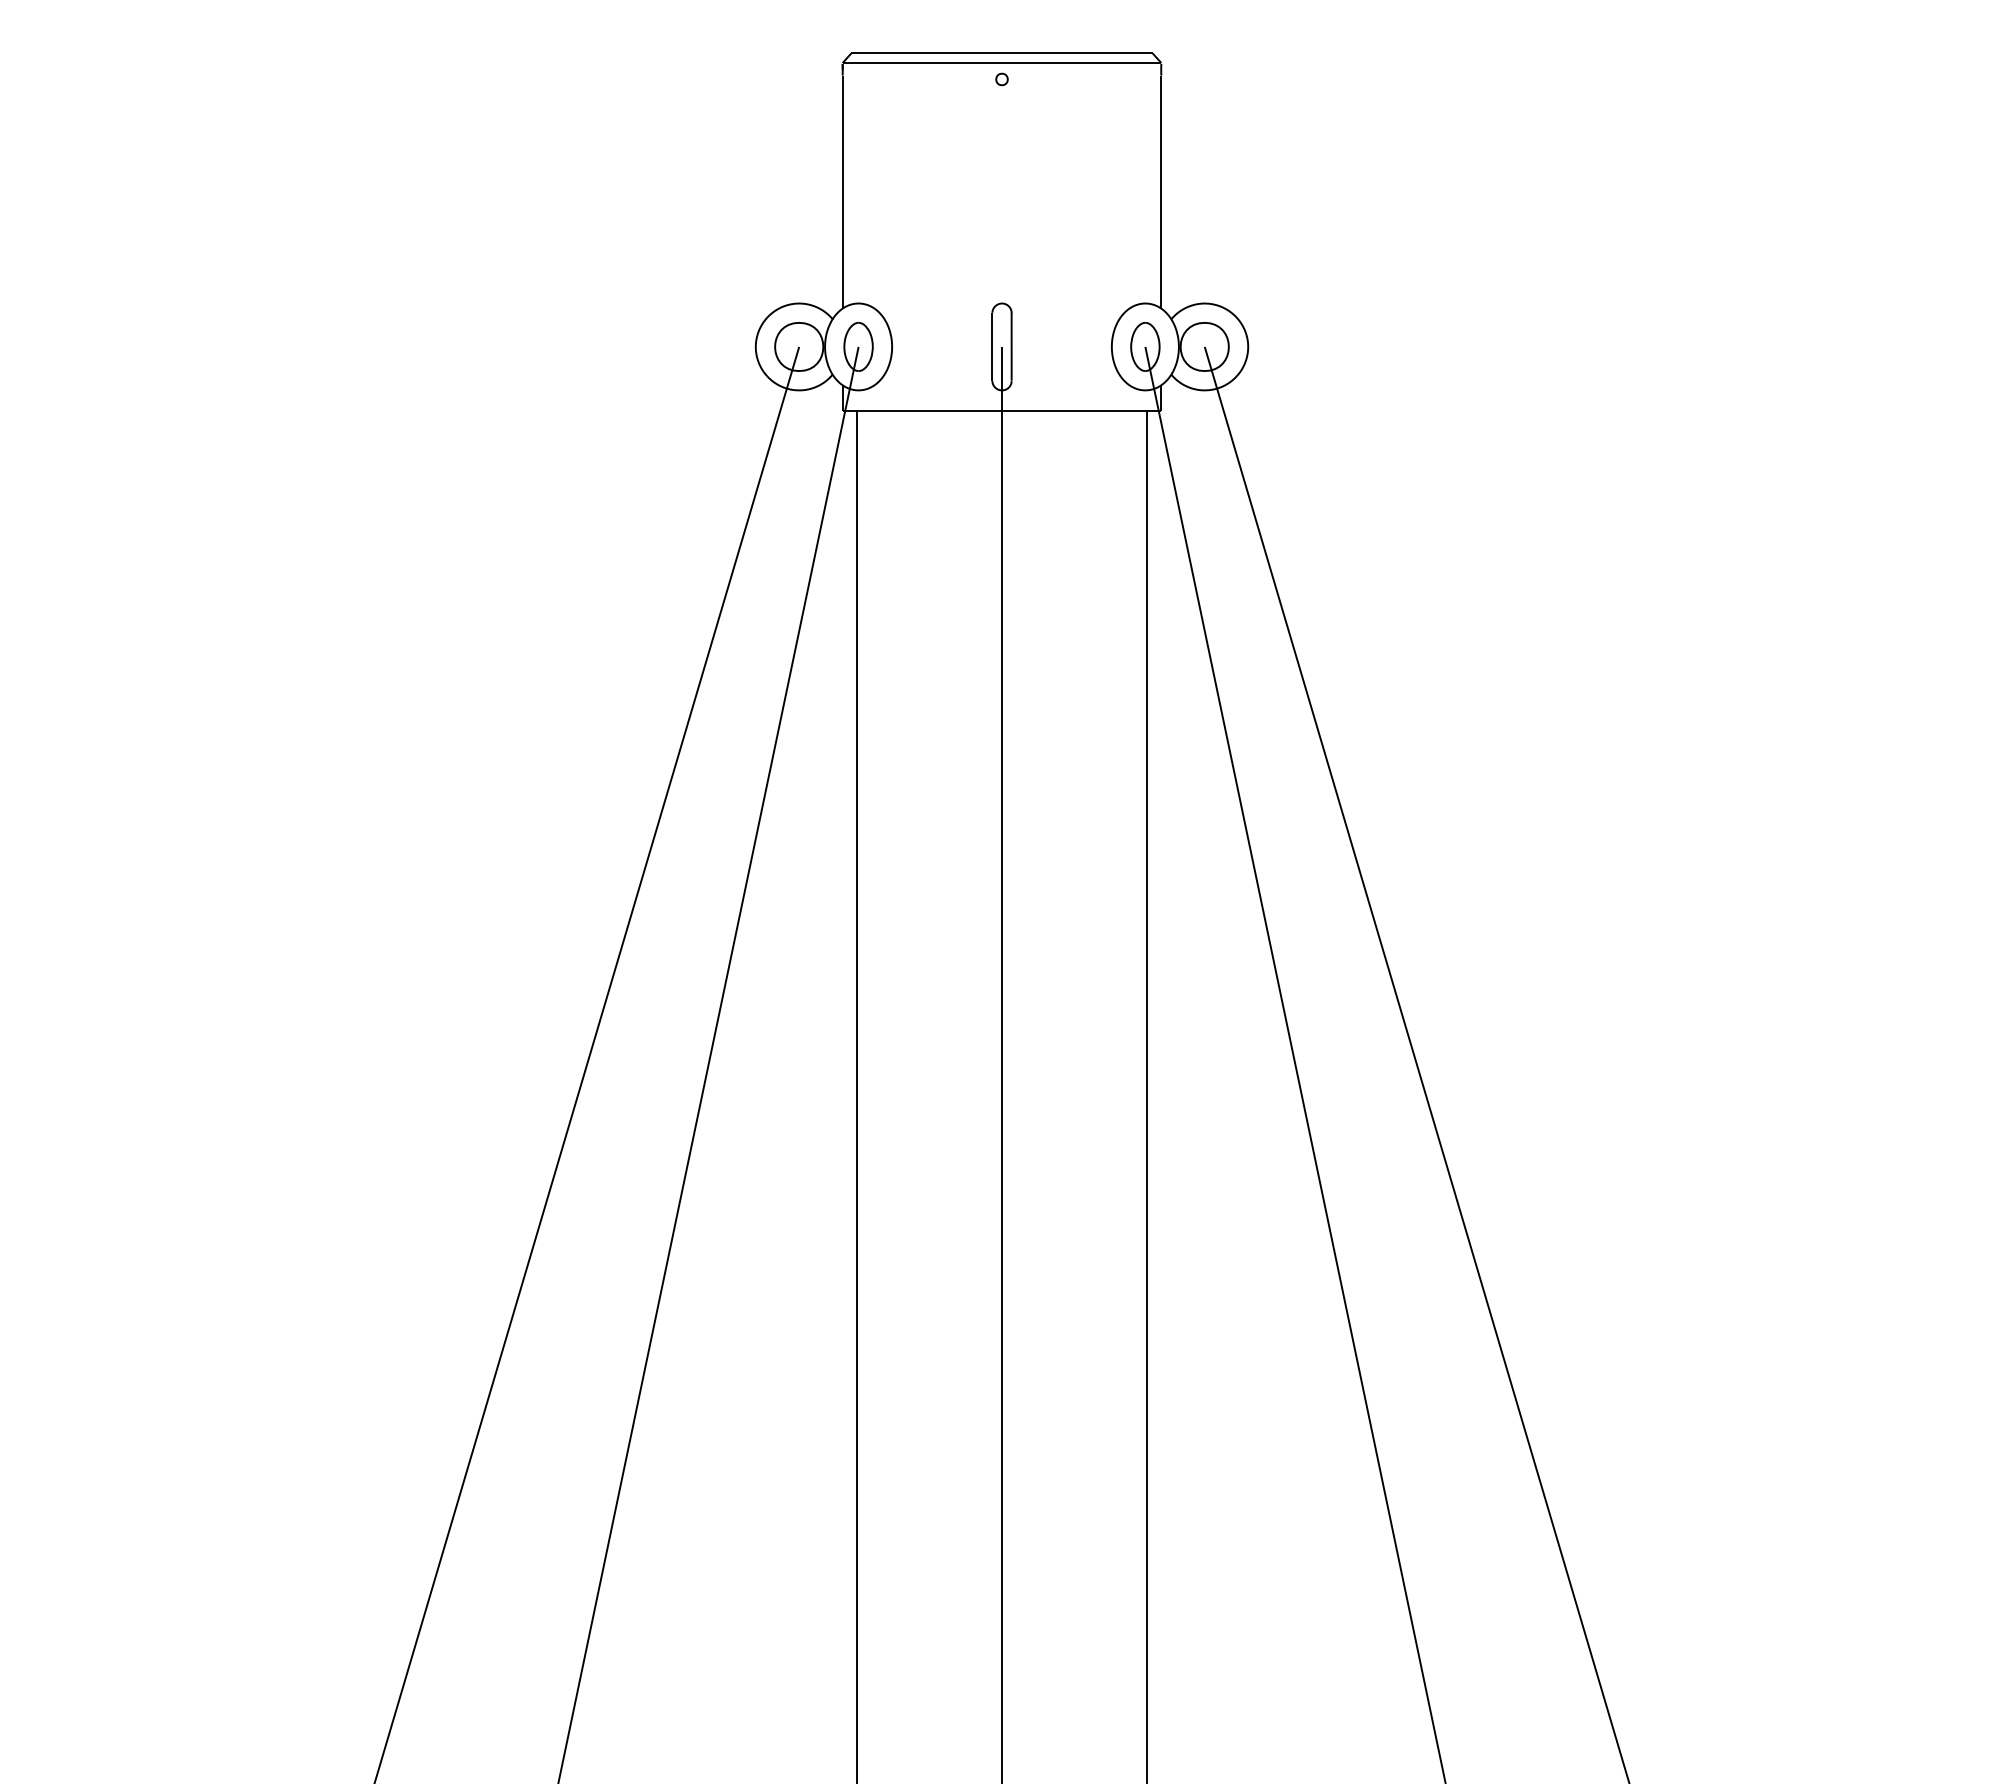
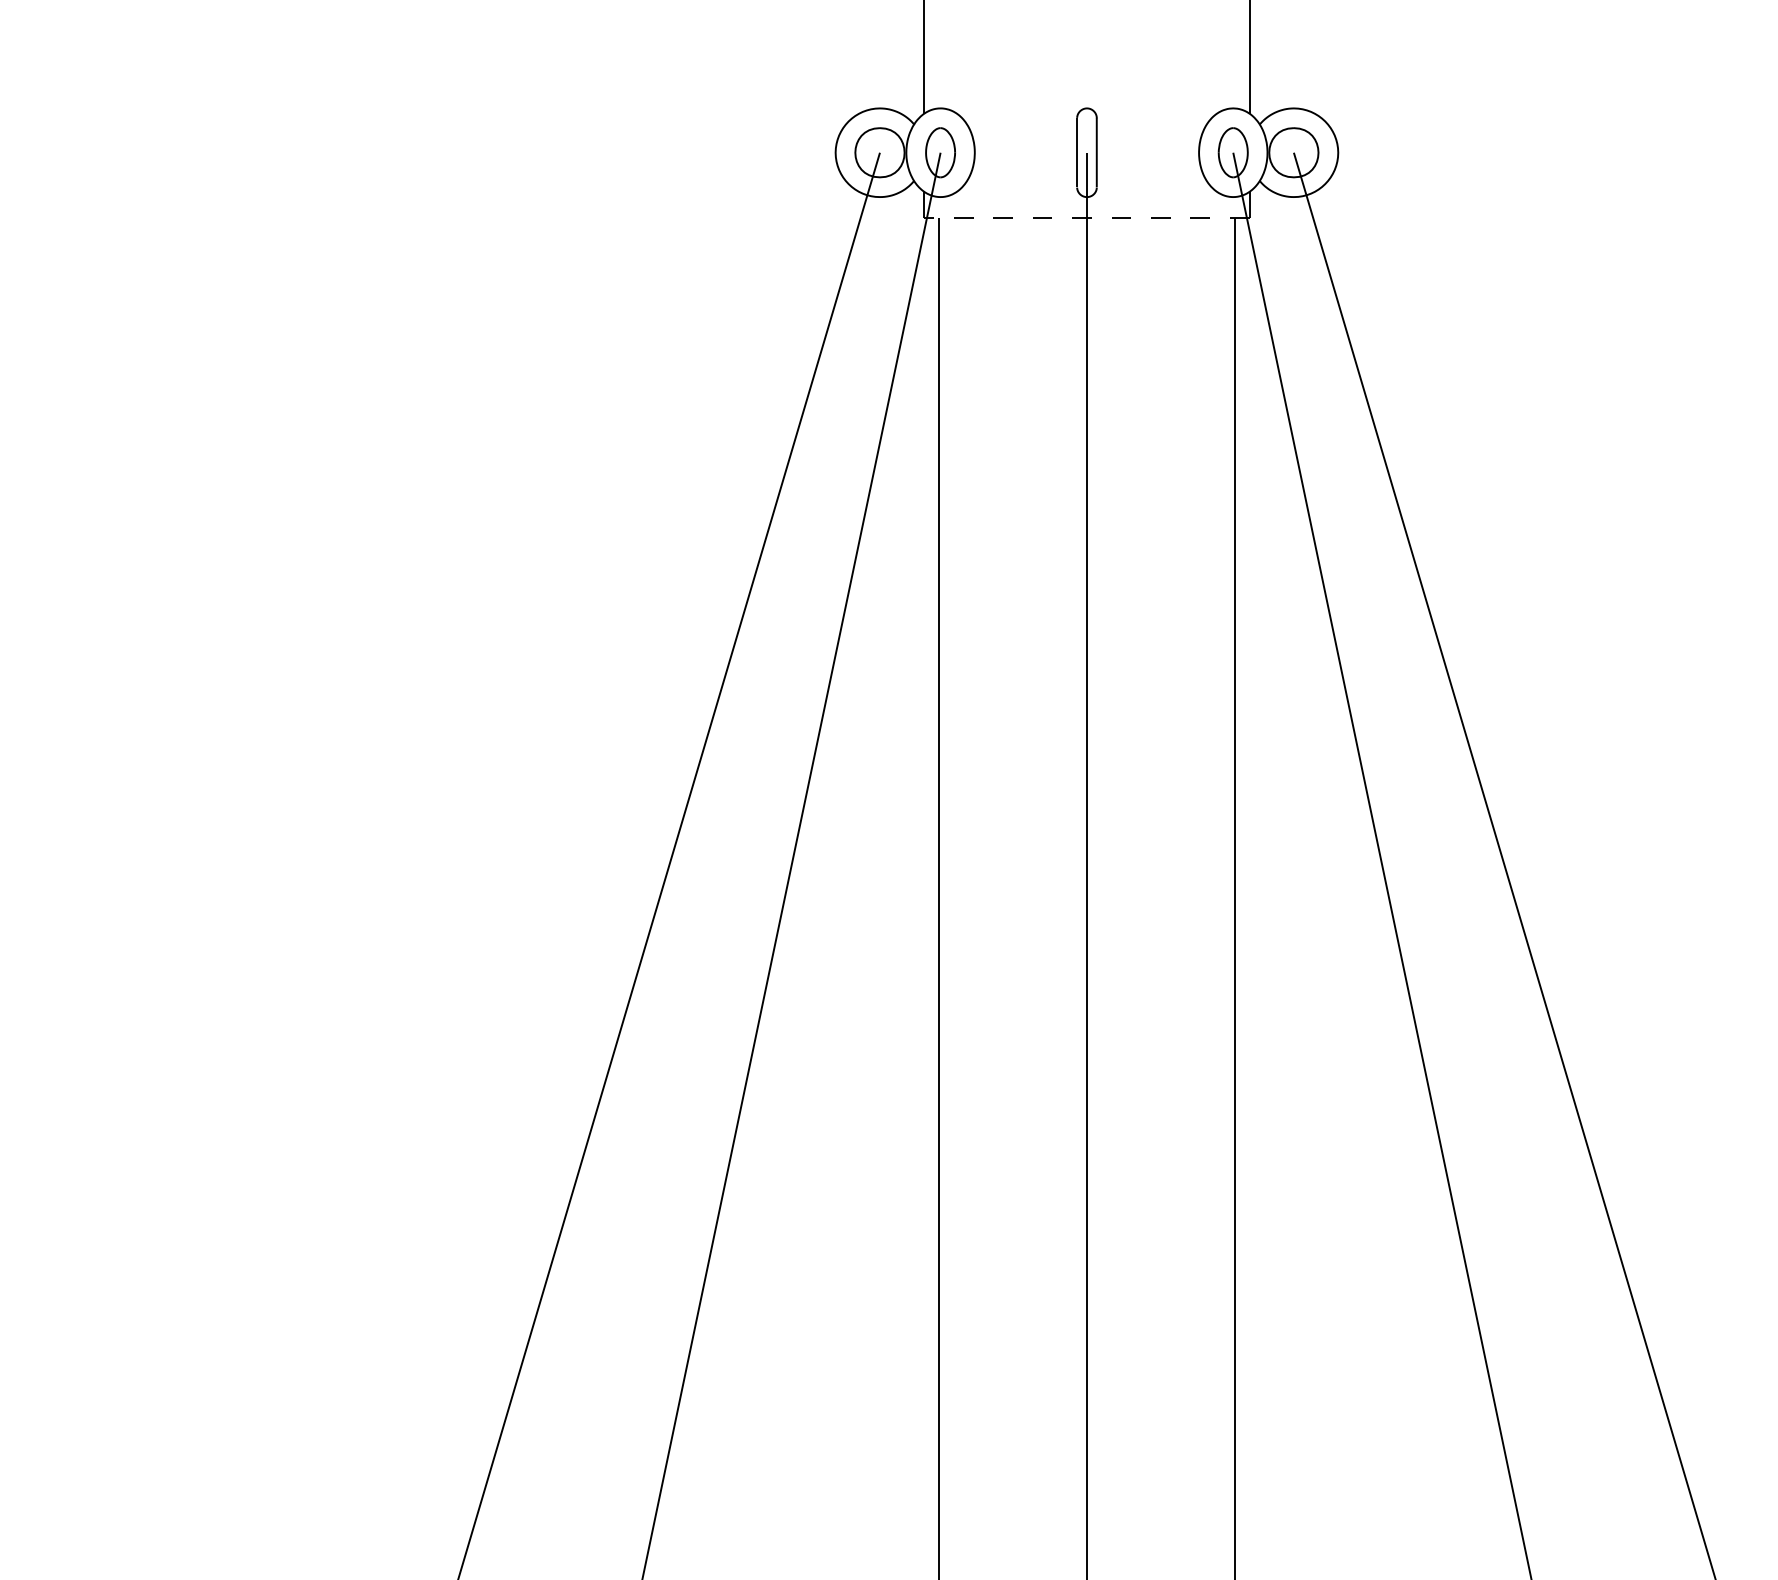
line: (1001, 410) -> (1086, 217), solid -> dashed

